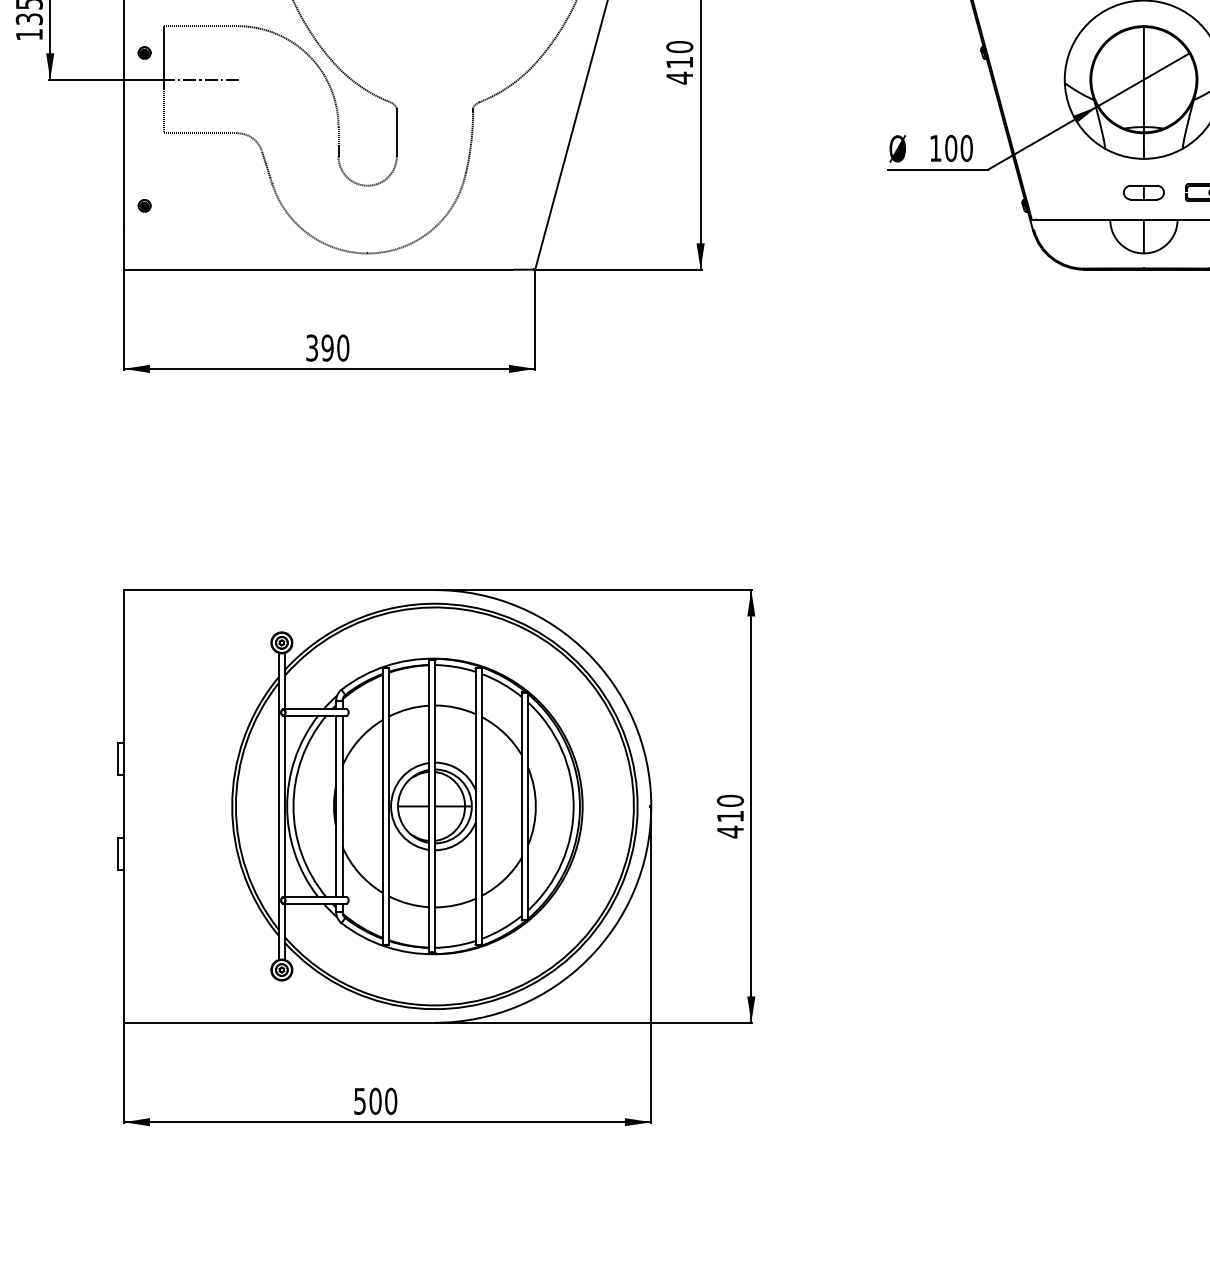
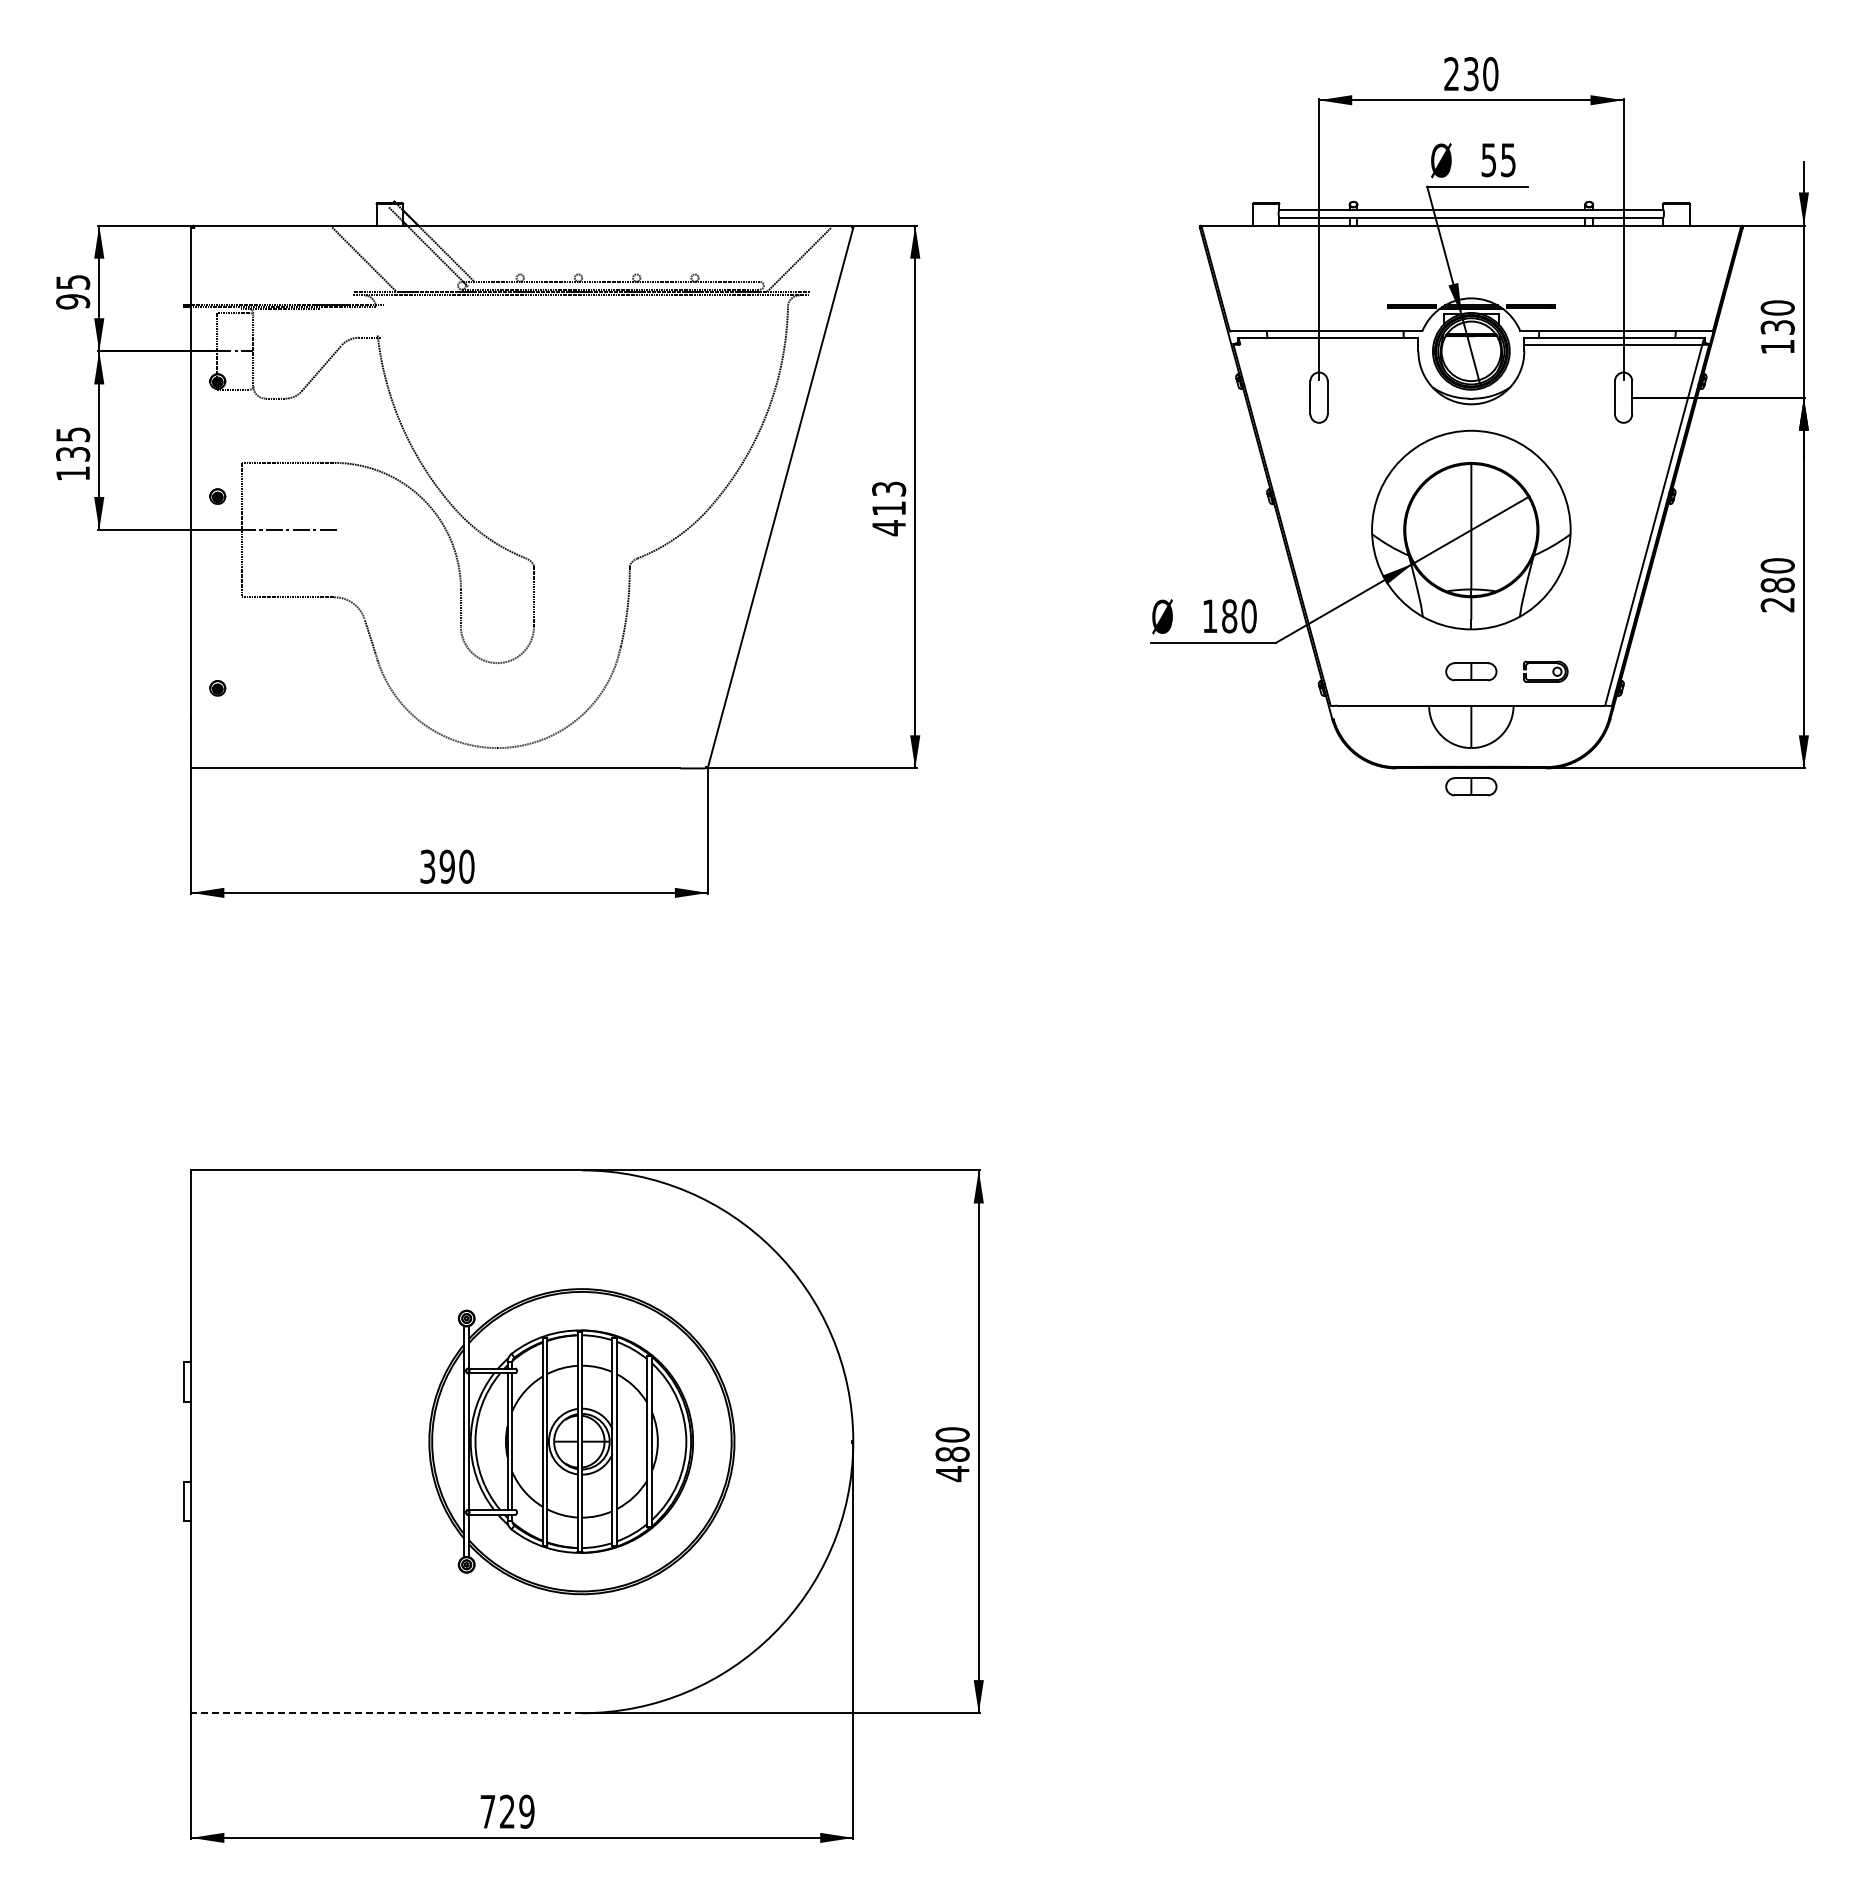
text: (680, 46) -> (889, 488), 410 -> 413
text: (951, 148) -> (1229, 616), 100 -> 180
part: (1144, 284) -> (1471, 786), added
part: (434, 806) -> (581, 1441), size x0.6
text: (730, 815) -> (952, 1453), 410 -> 480
line: (280, 1023) -> (388, 1713), solid -> dashed
text: (375, 1101) -> (507, 1811), 500 -> 729

